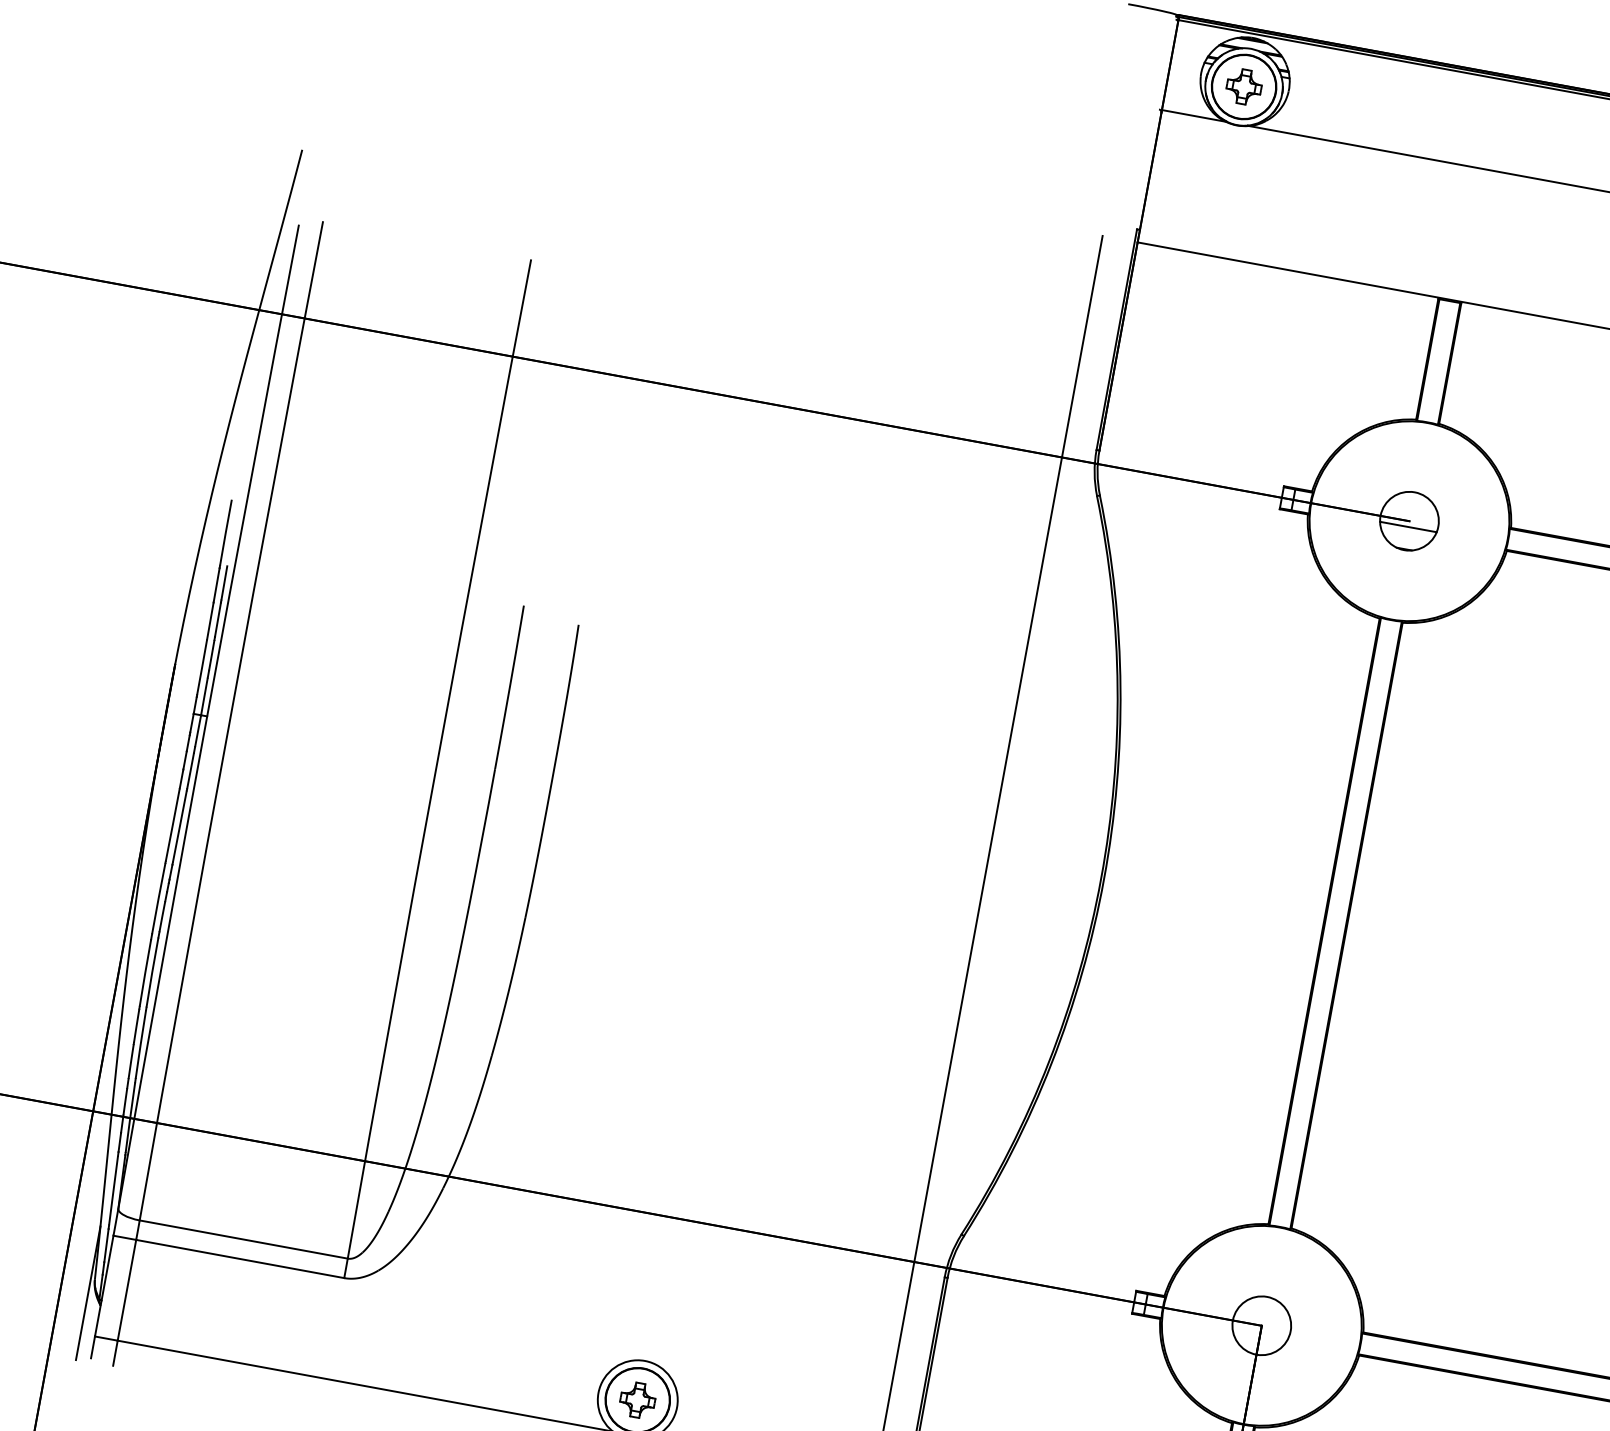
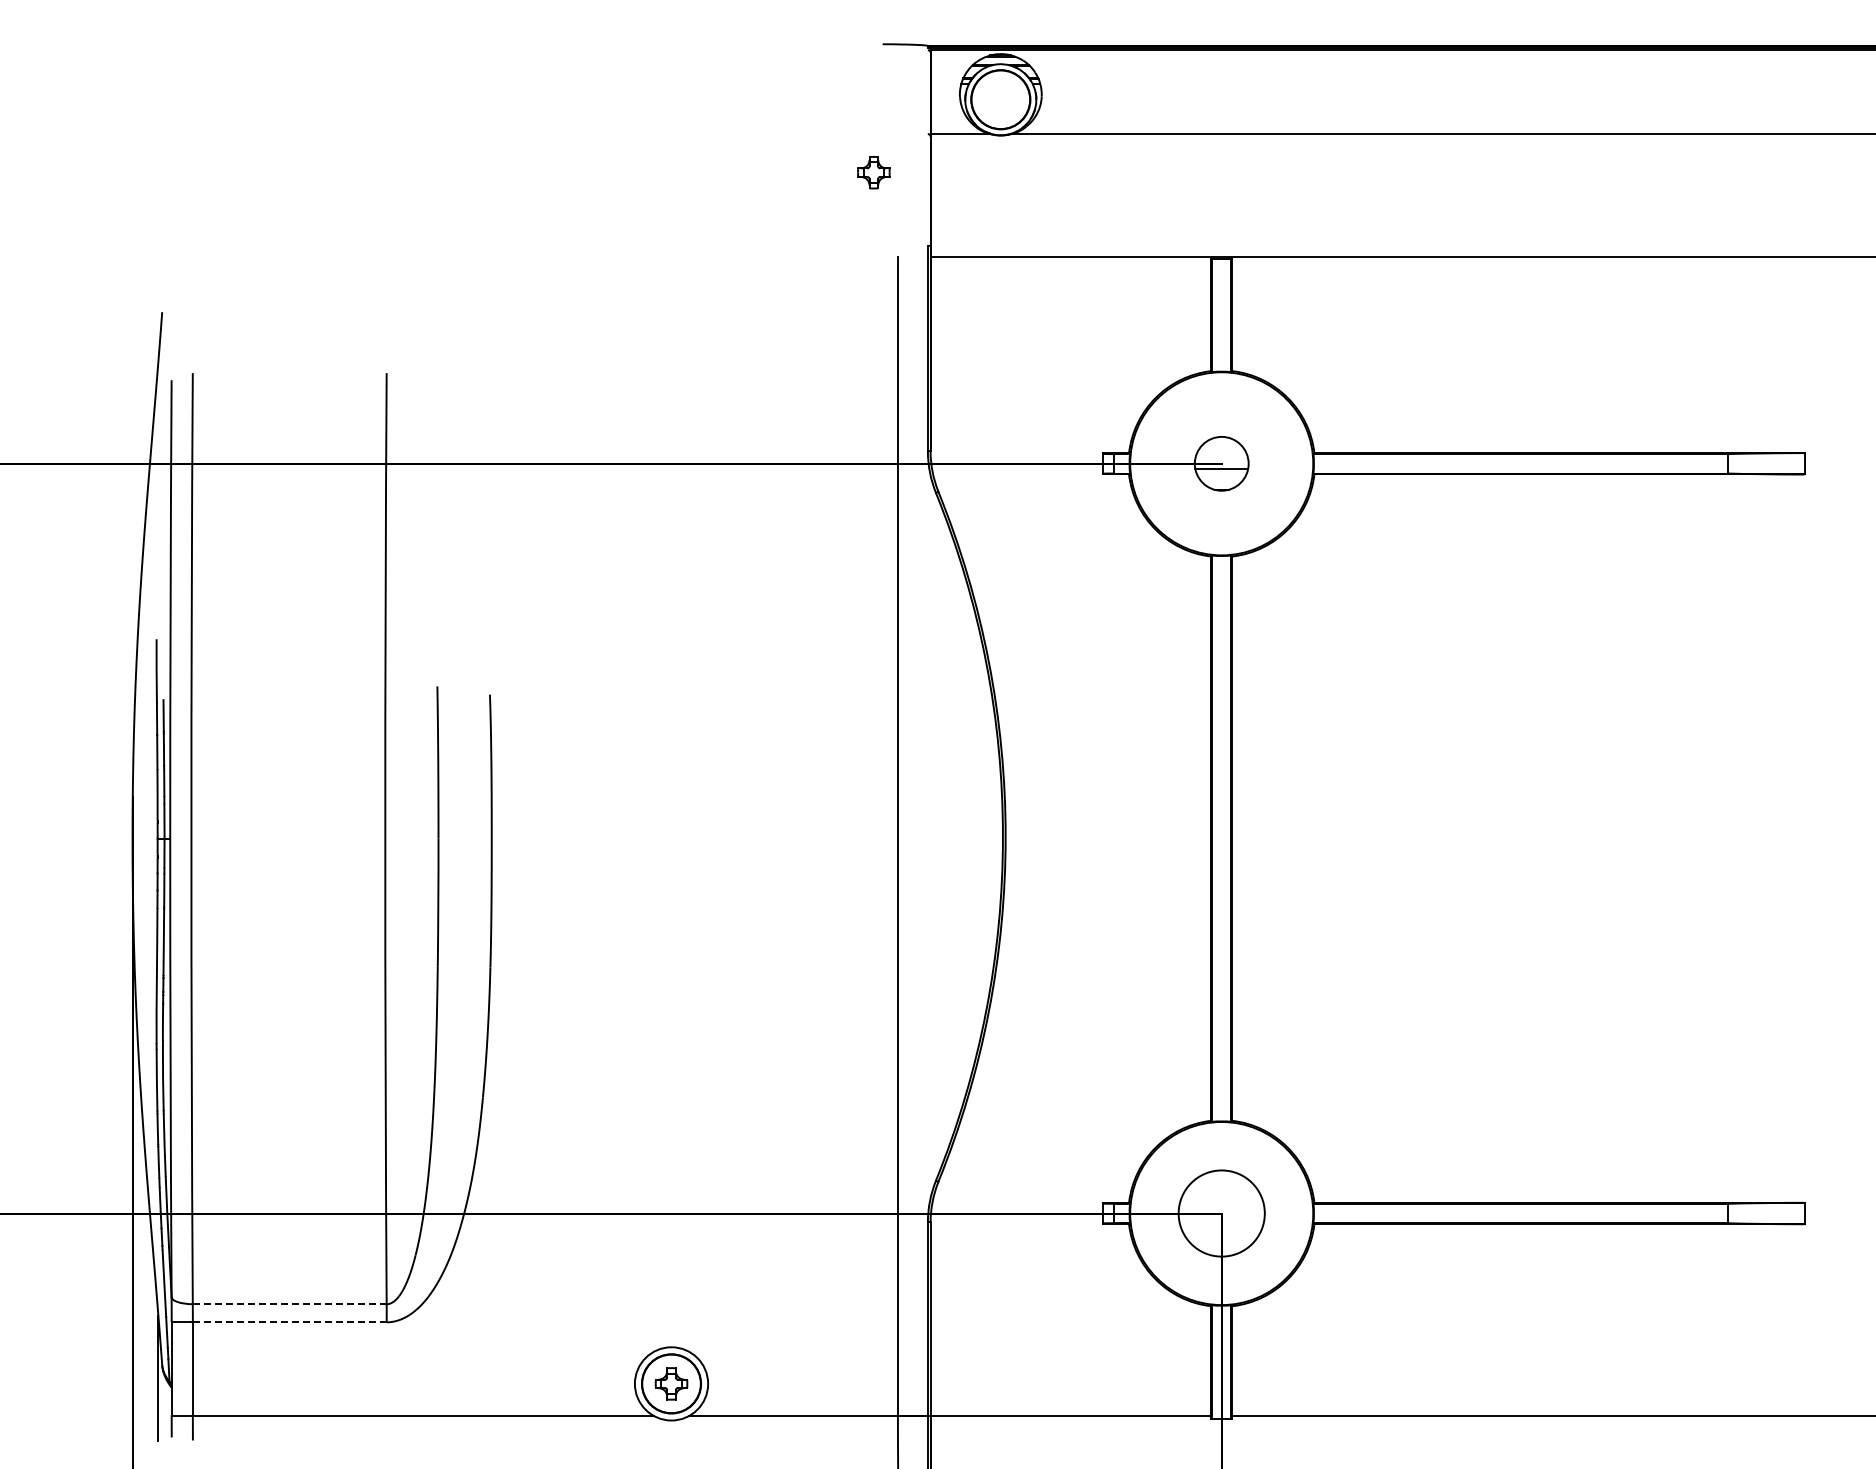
part: (1243, 86) -> (873, 172), moved
line: (243, 1239) -> (289, 1304), solid -> dashed
line: (239, 1259) -> (289, 1322), solid -> dashed
circle: (1261, 1325) -> (1221, 1213), size x1.6

